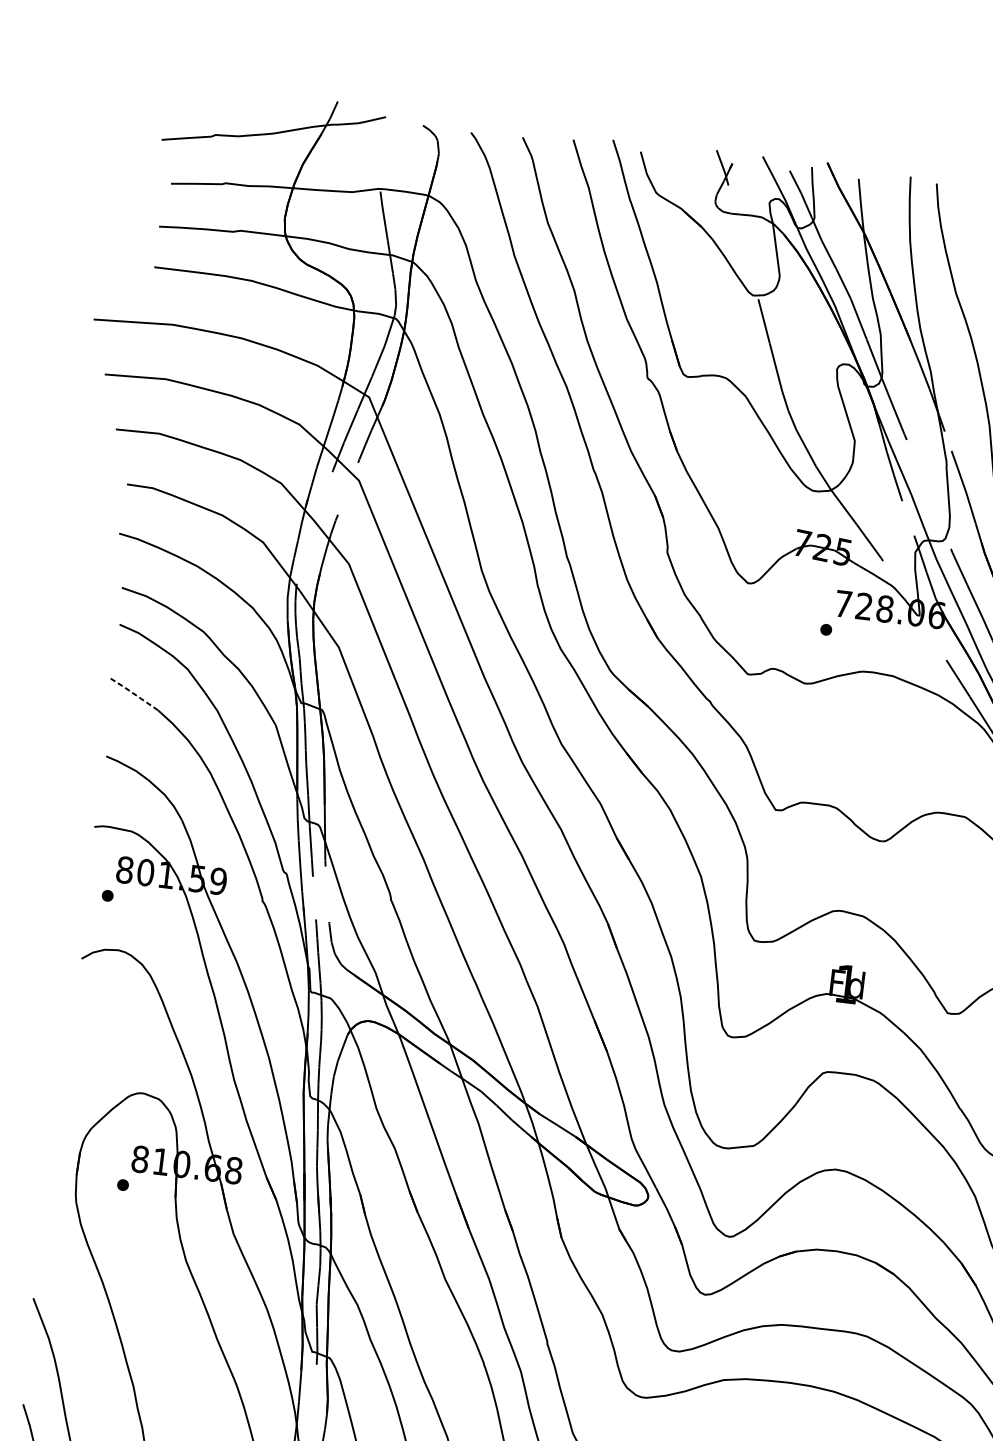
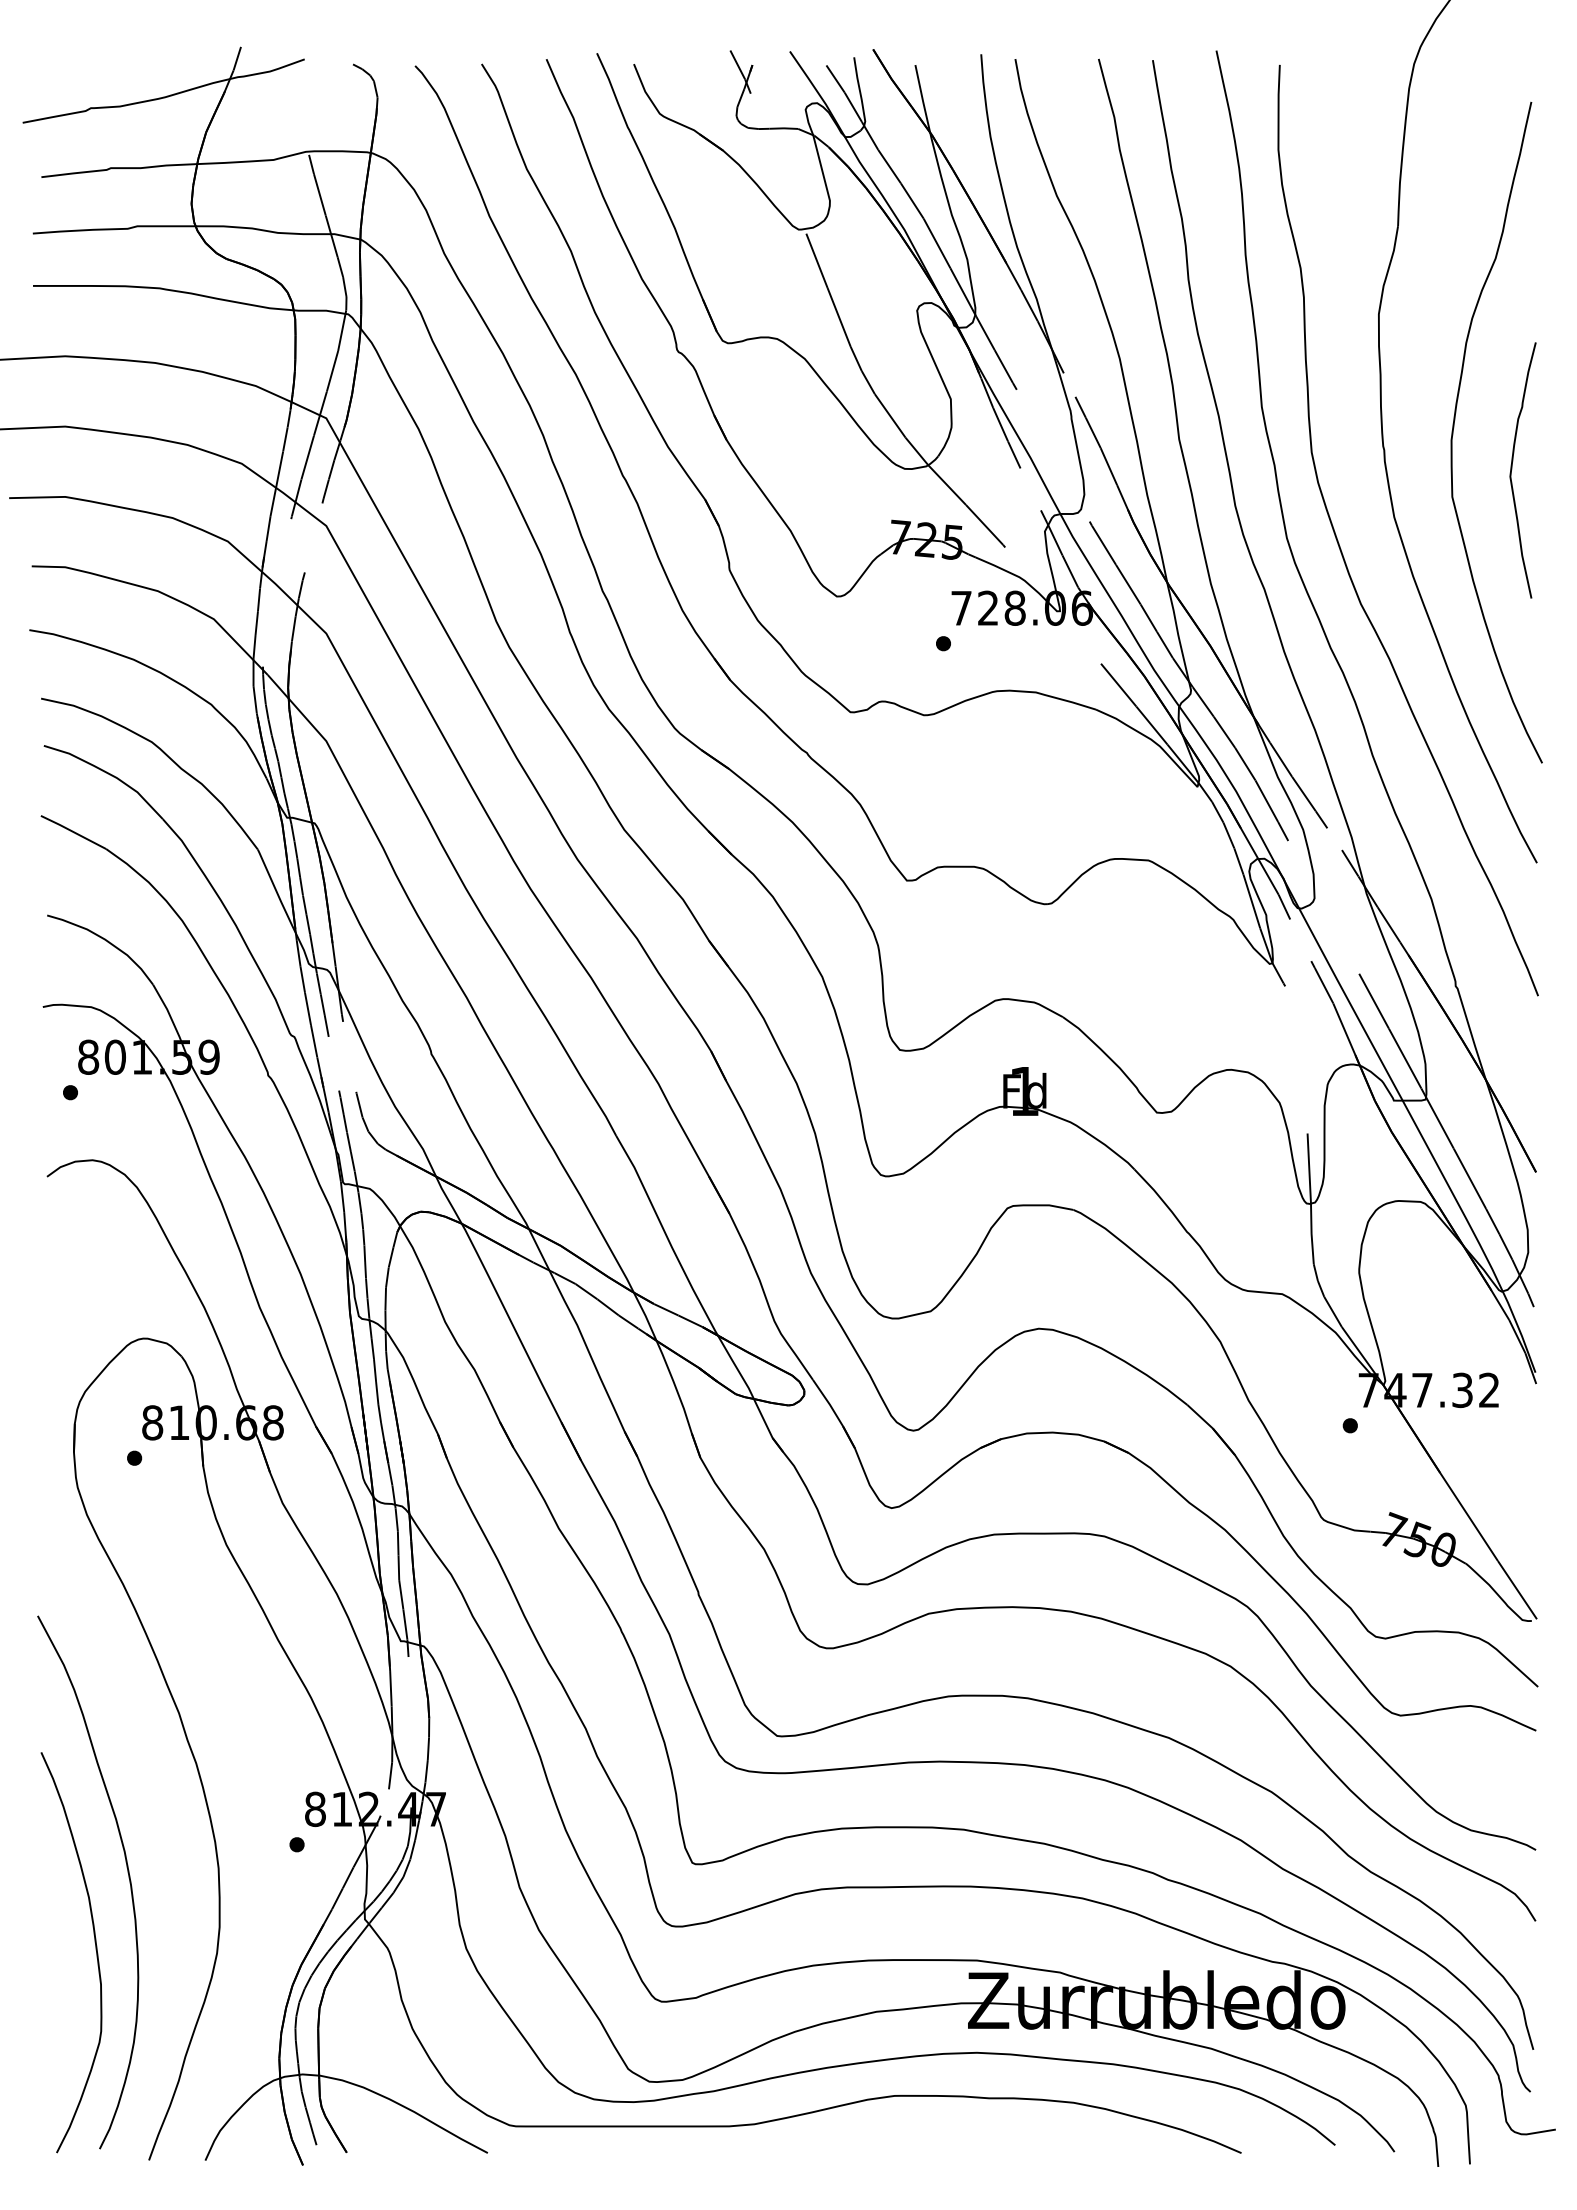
line: (134, 694) -> (73, 832), dashed -> solid

